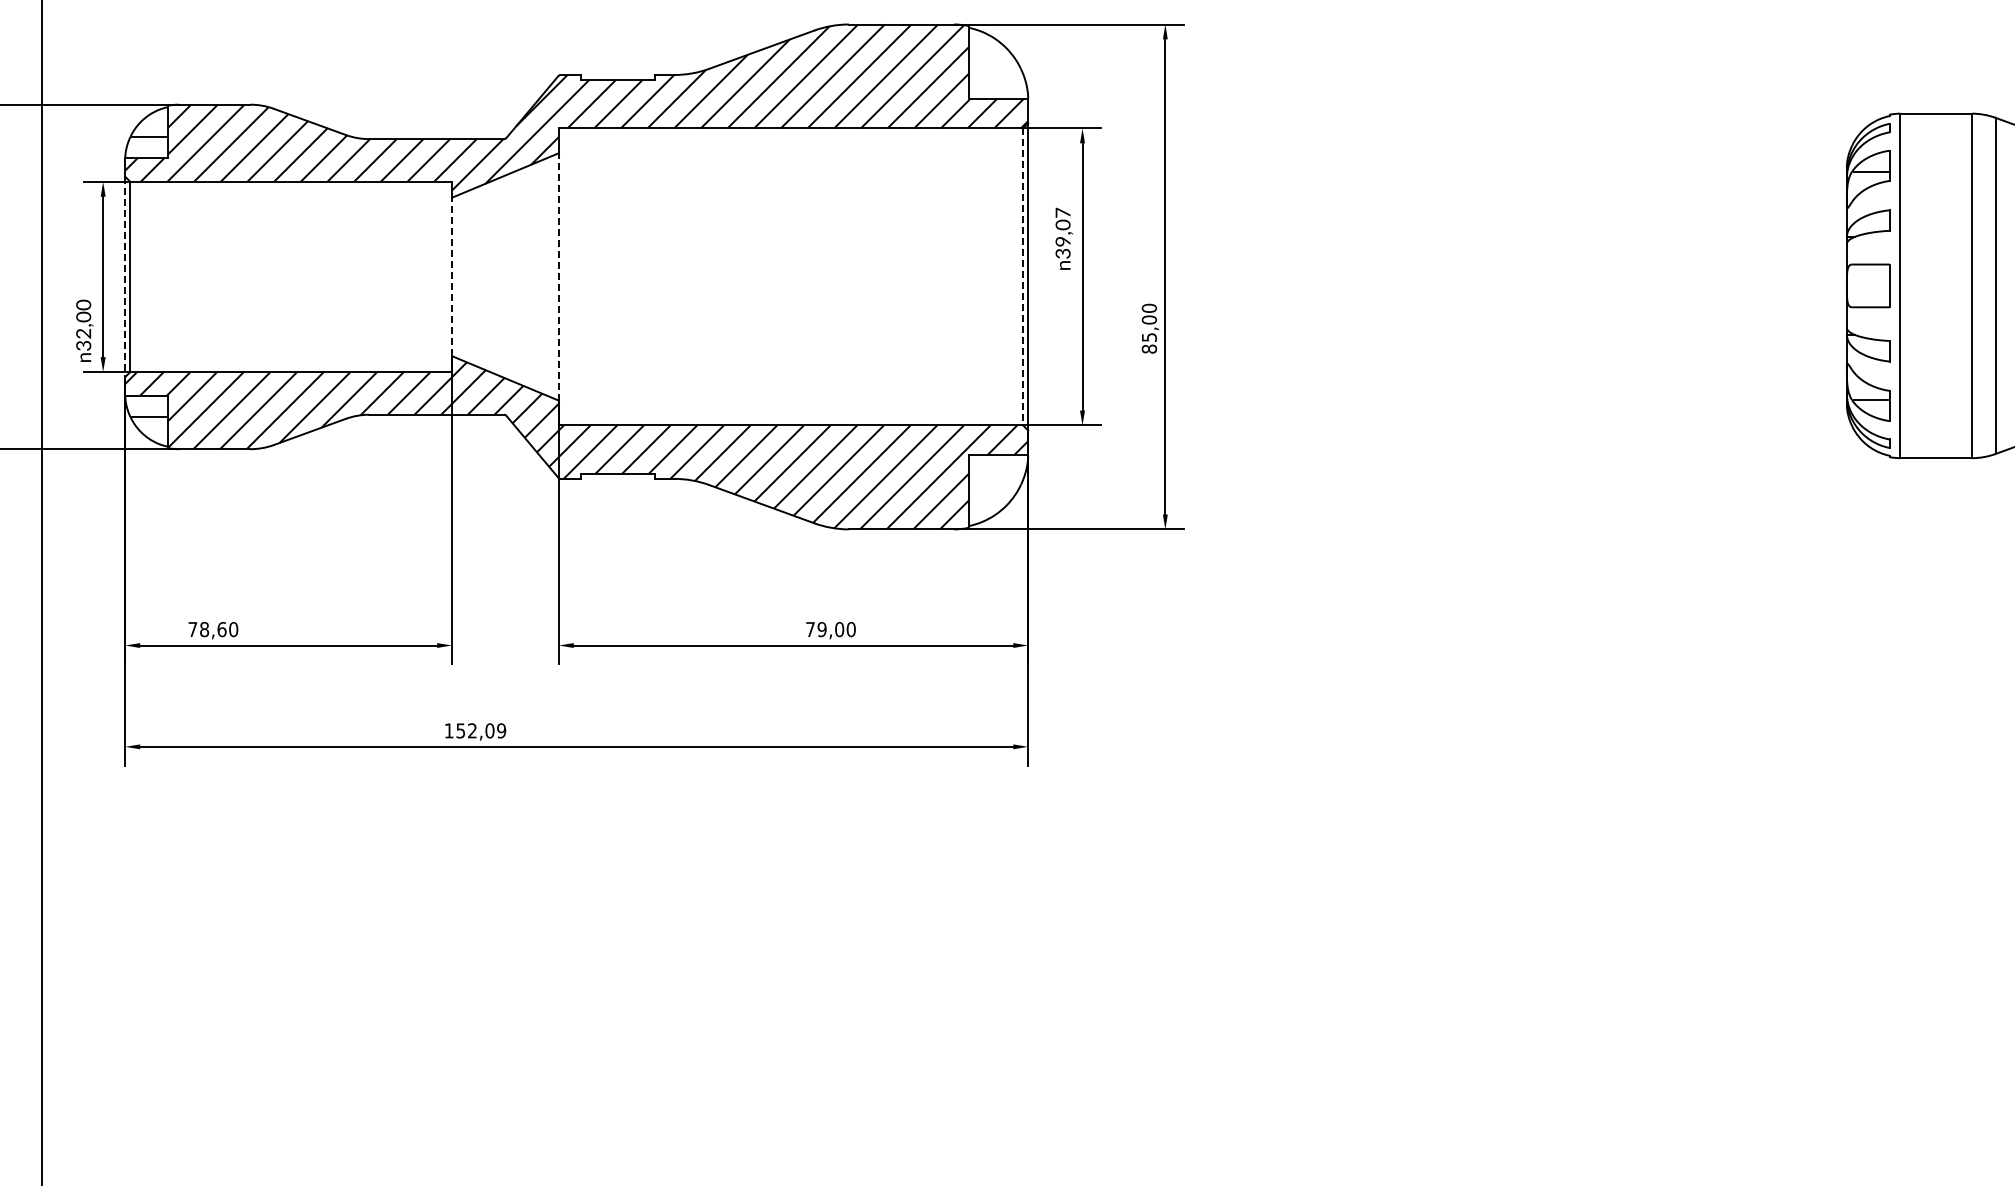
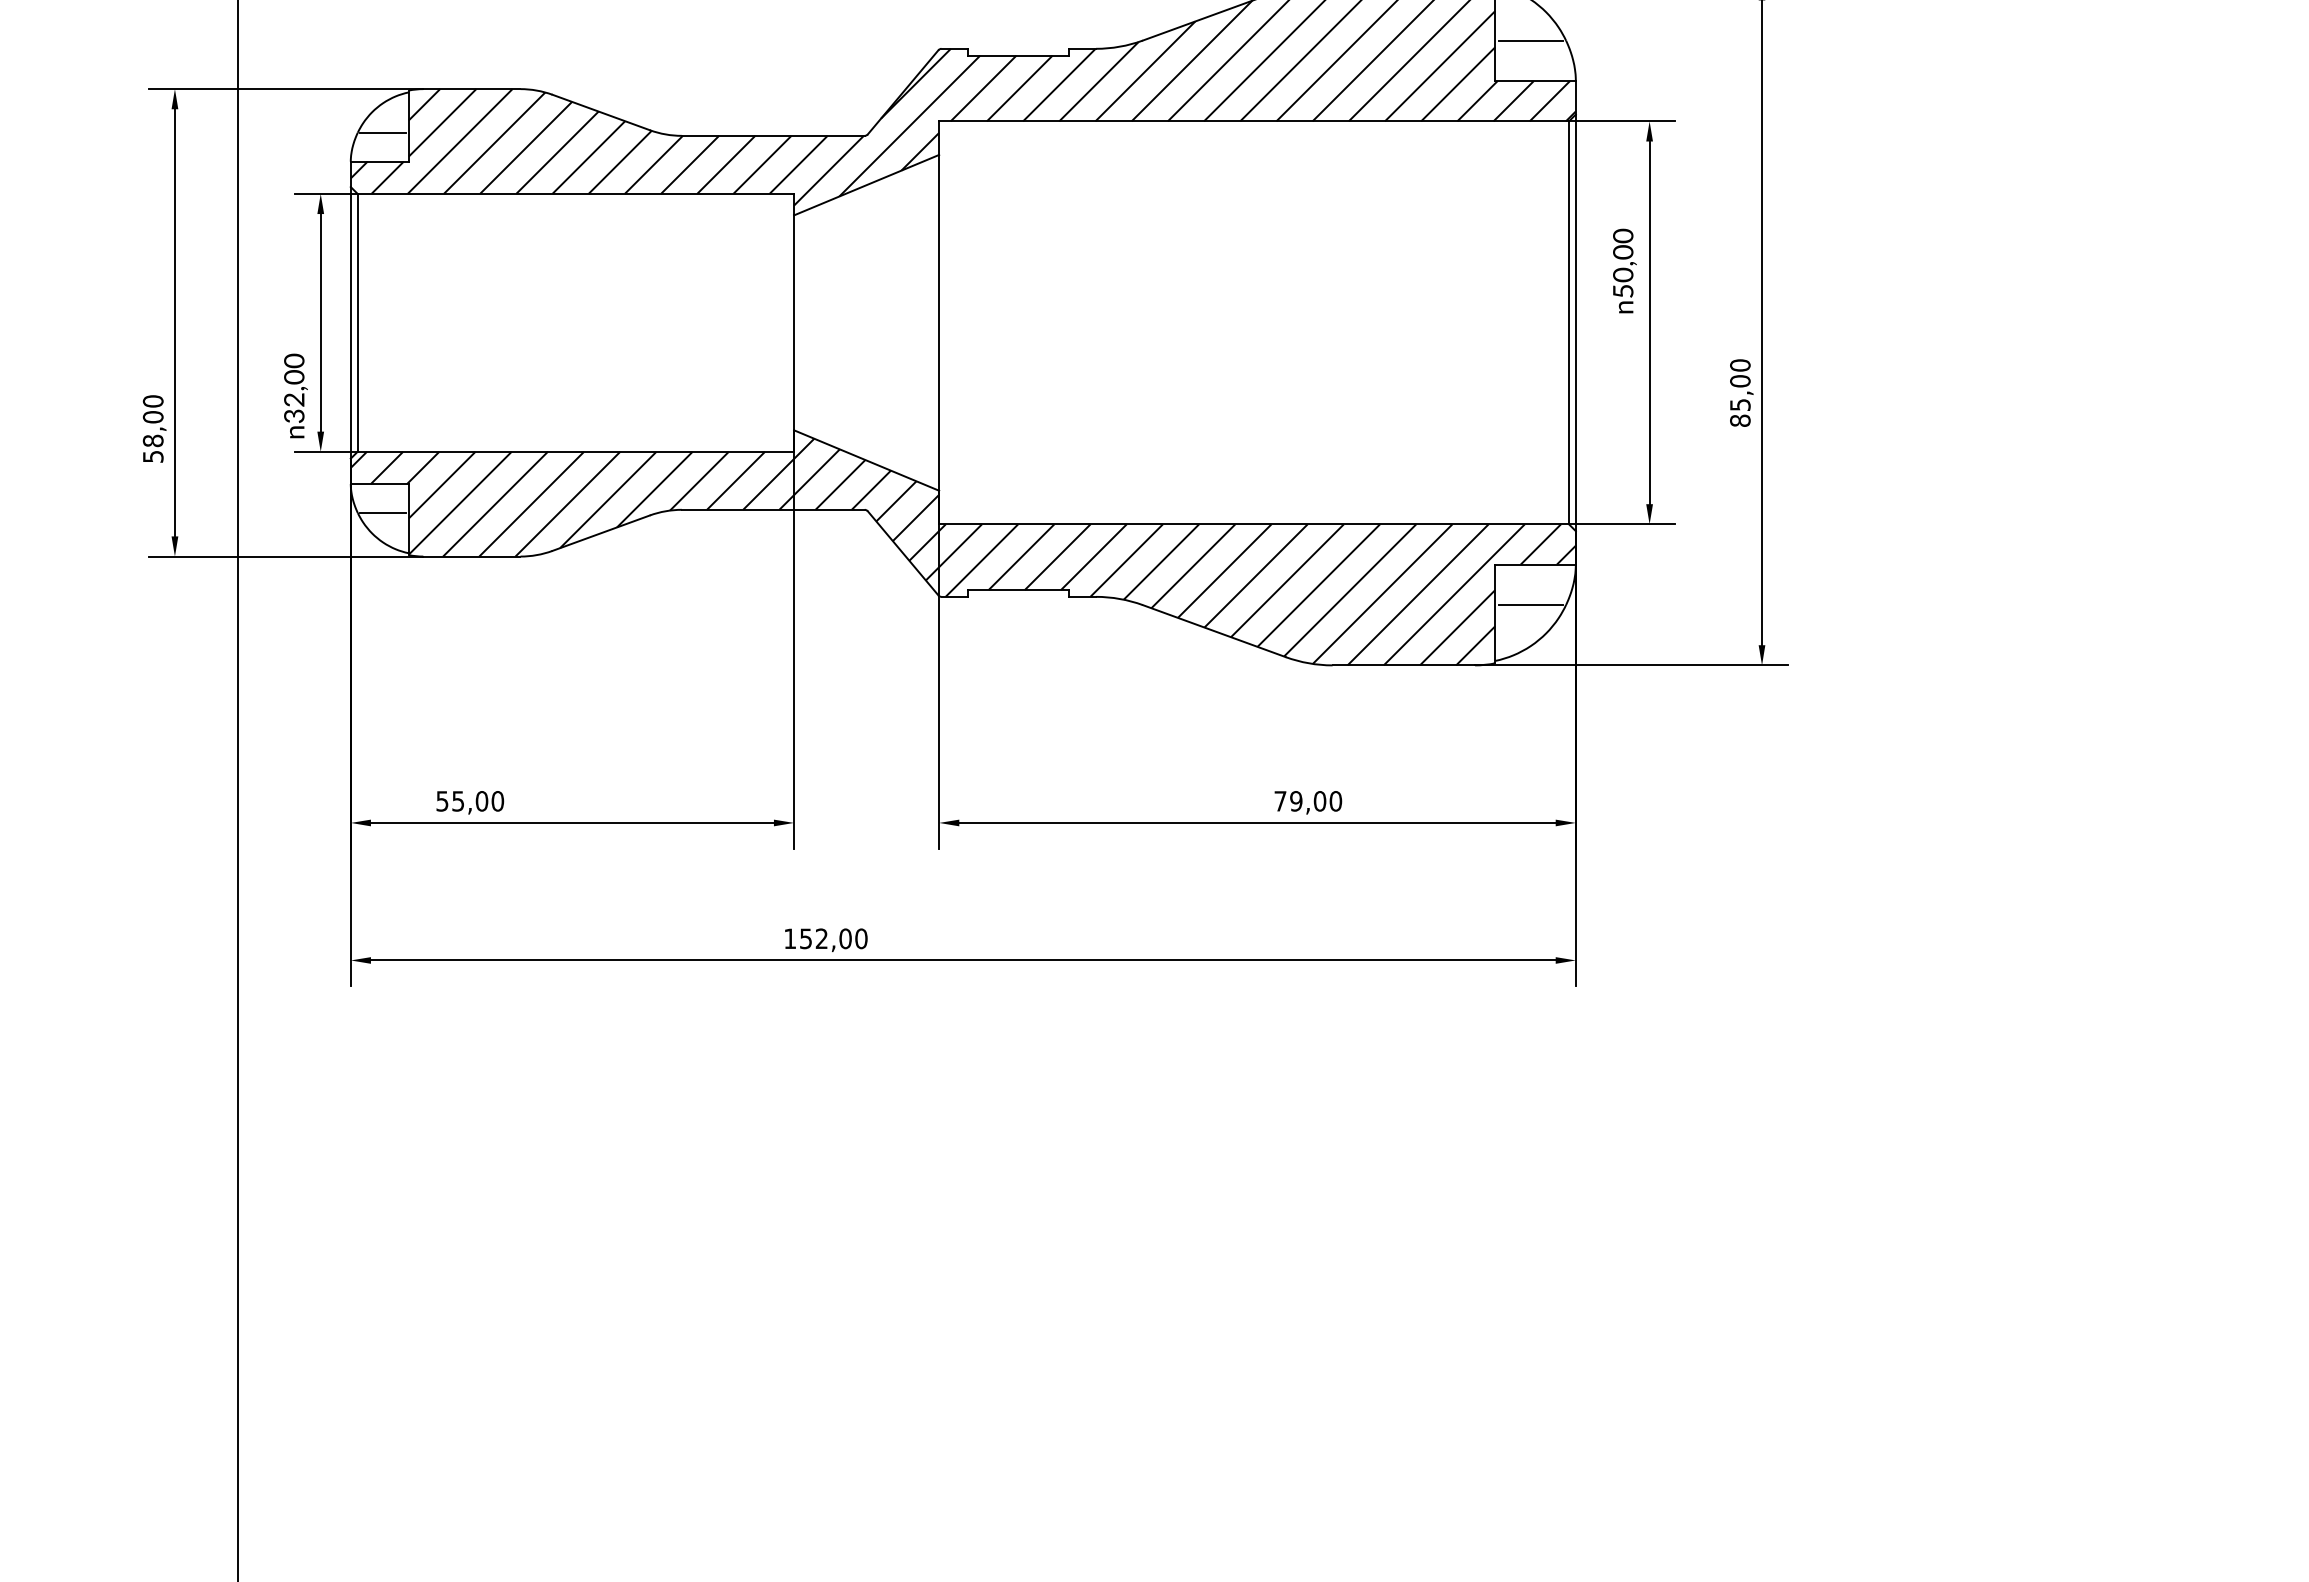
line: (994, 69) -> (1530, 41), added
text: (1062, 232) -> (1622, 262), 39,07 -> 50,00
line: (452, 276) -> (794, 322), dashed -> solid
line: (558, 276) -> (938, 322), dashed -> solid
line: (125, 277) -> (351, 323), dashed -> solid
line: (1023, 277) -> (1569, 323), dashed -> solid
line: (994, 484) -> (1530, 604), added
text: (207, 629) -> (462, 801), 78,60 -> 55,00
text: (501, 730) -> (861, 938), 152,09 -> 152,00

